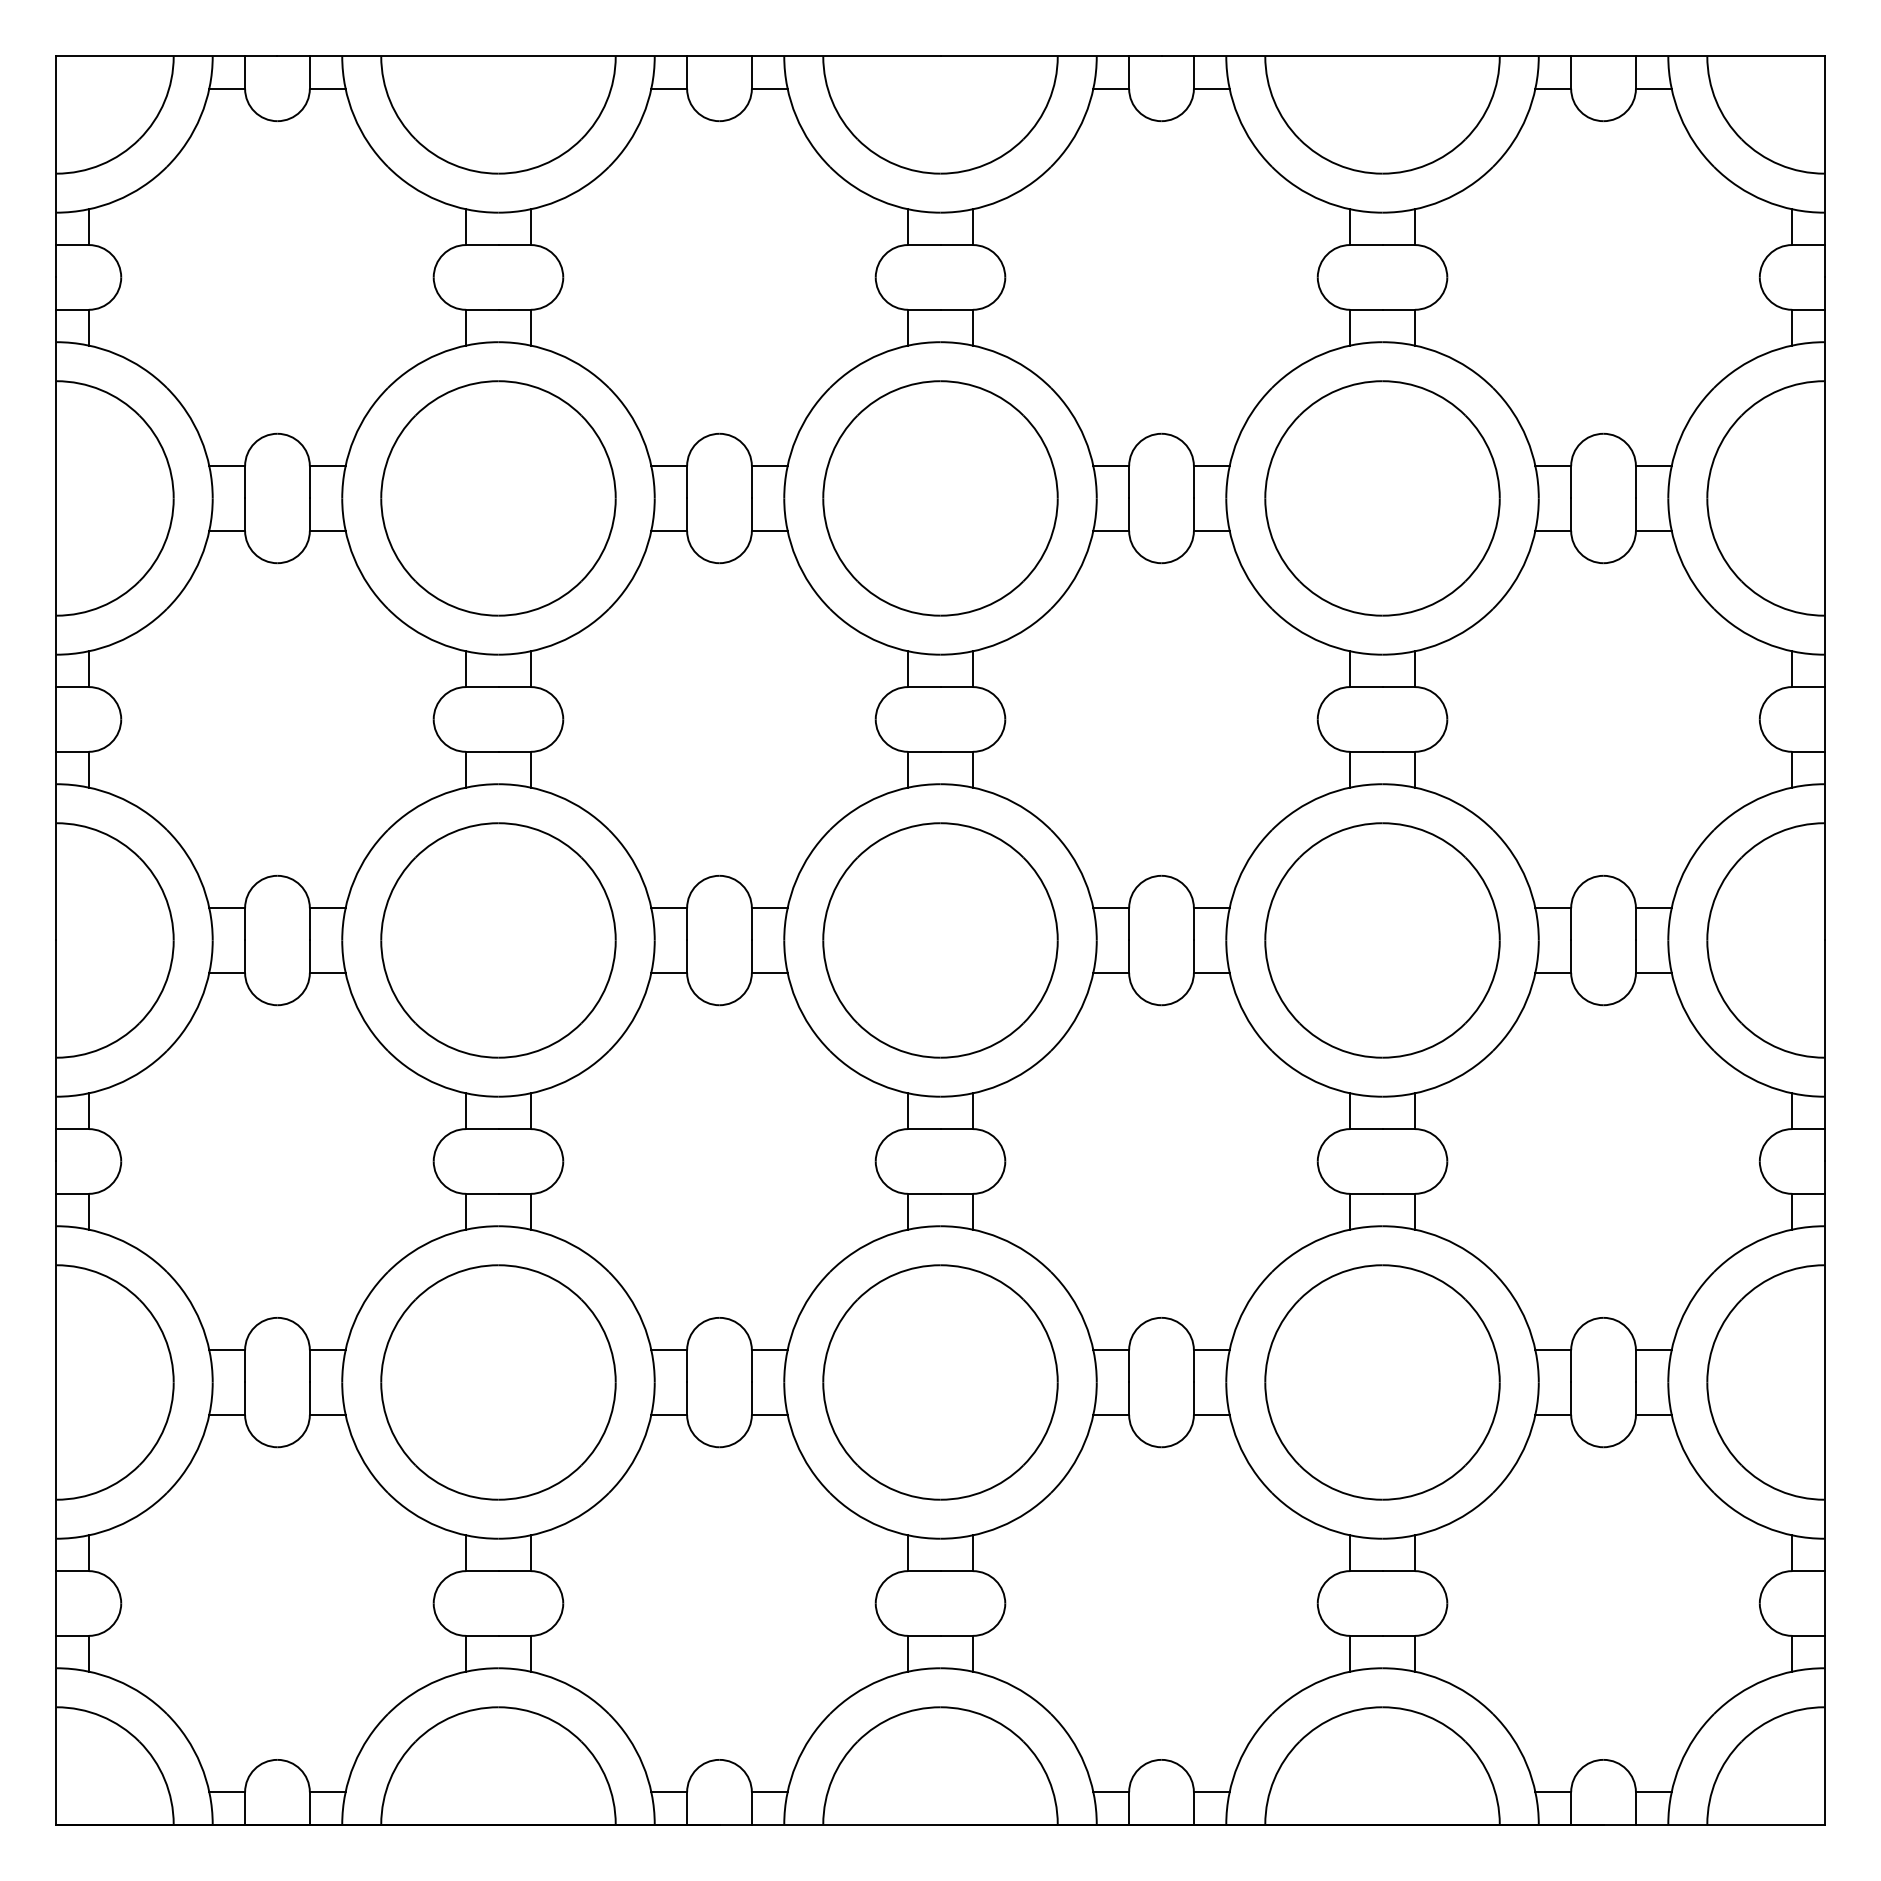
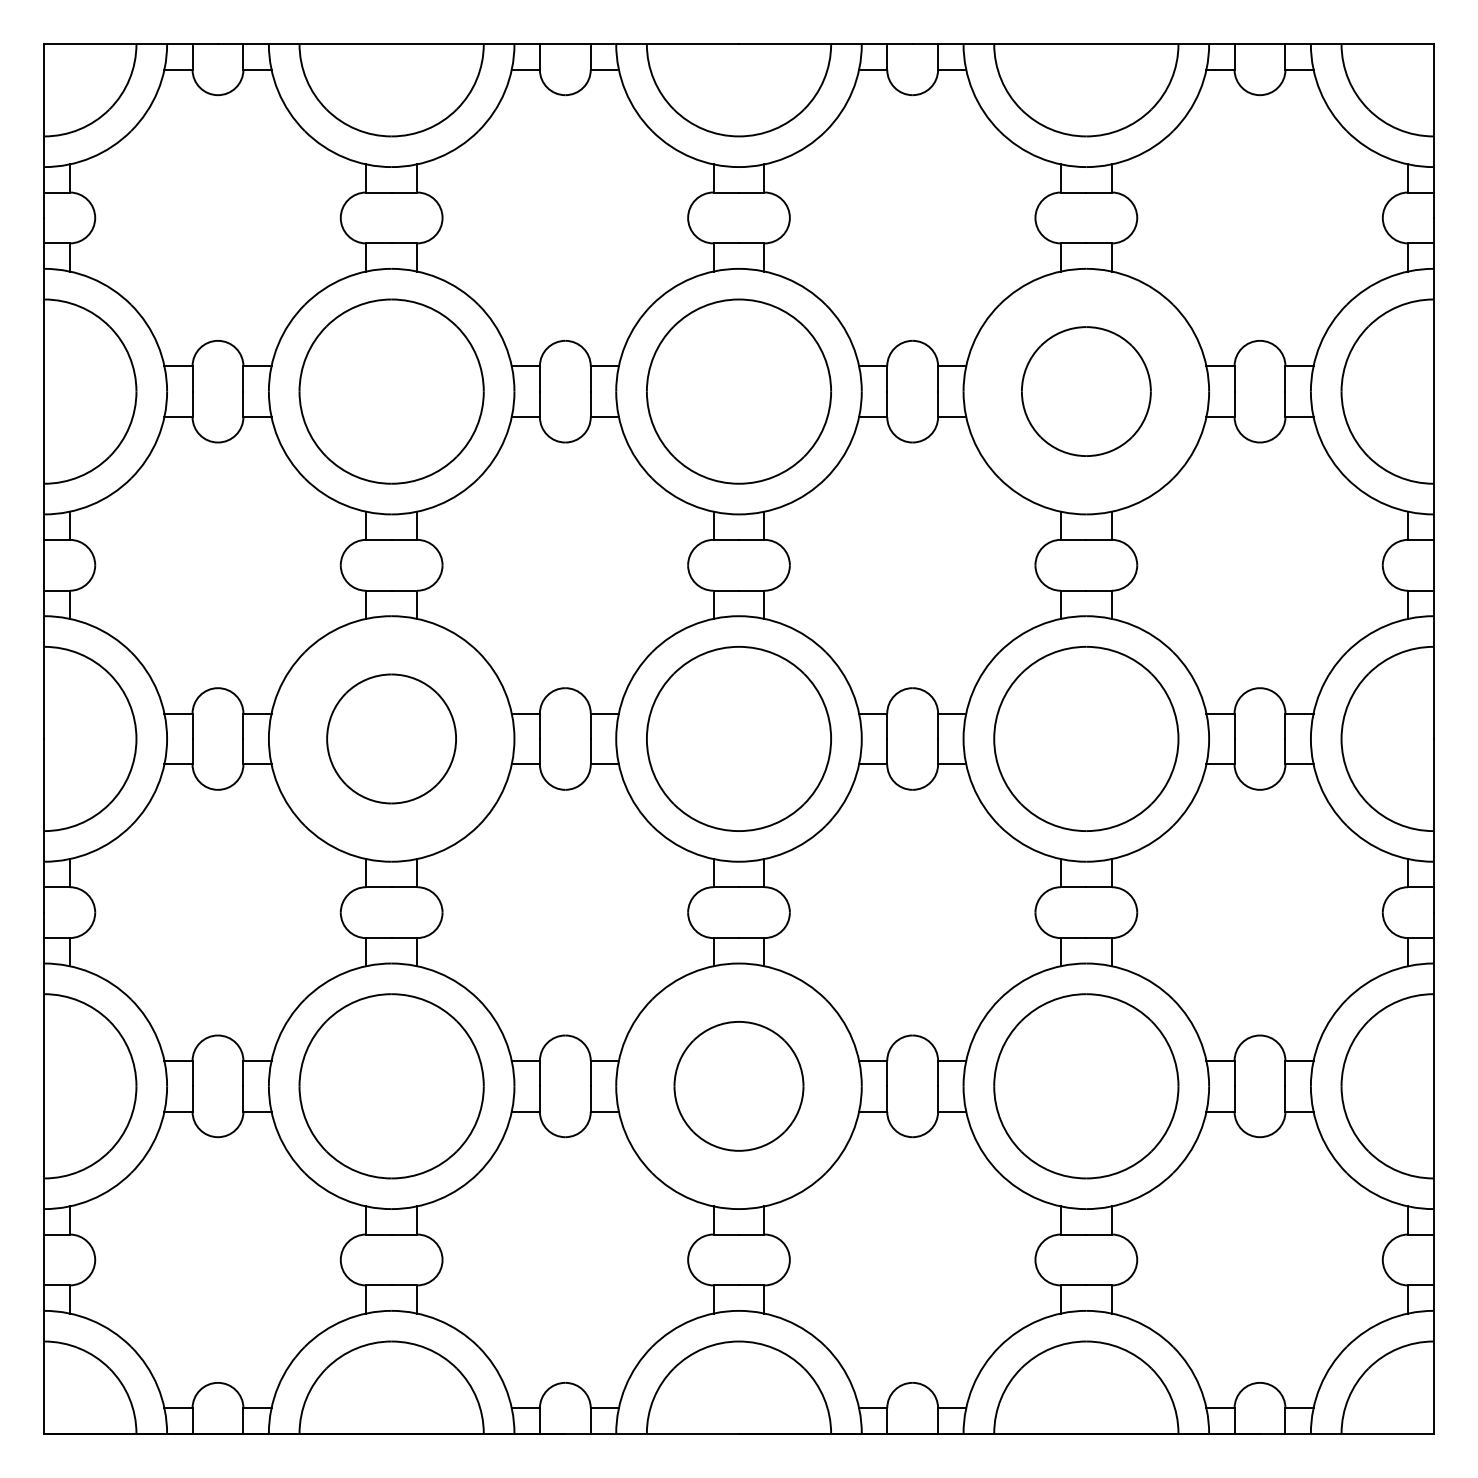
part: (1382, 498) -> (1086, 391), size x0.7
part: (498, 939) -> (391, 738), size x0.7
part: (939, 1382) -> (738, 1086), size x0.7

